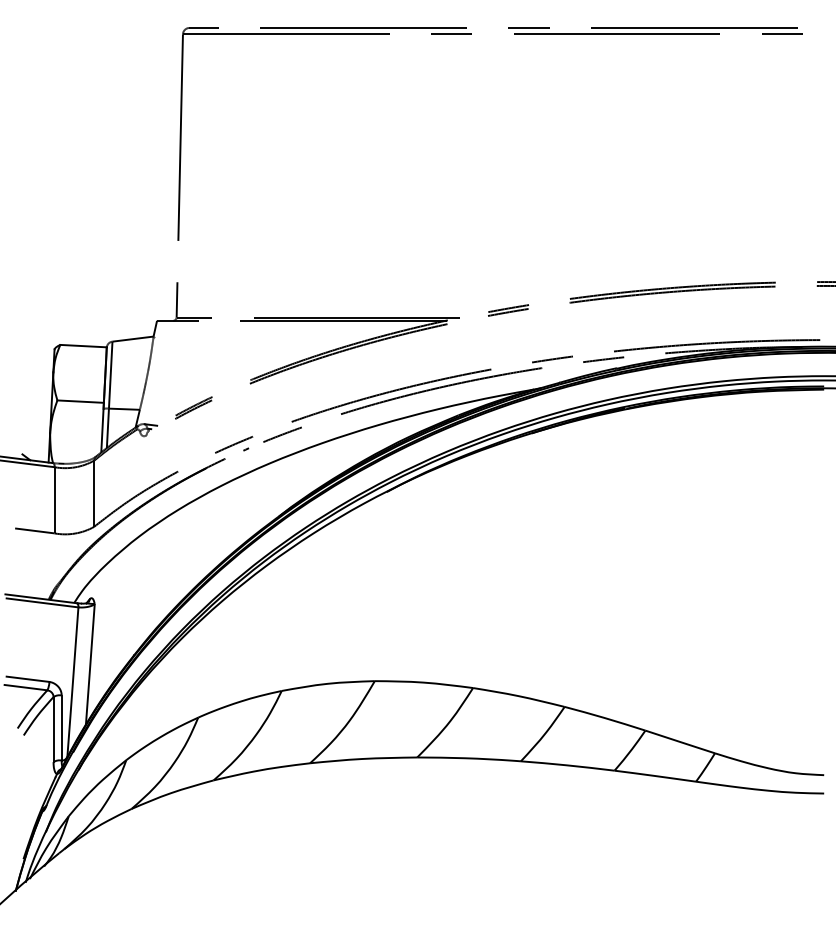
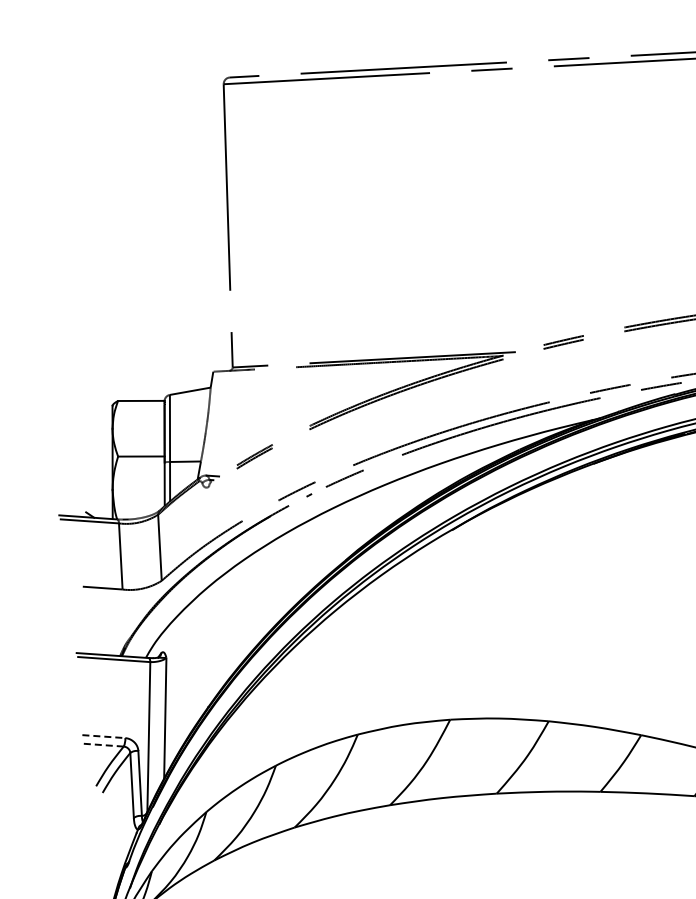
line: (28, 679) -> (104, 736), solid -> dashed
line: (25, 687) -> (101, 744), solid -> dashed

